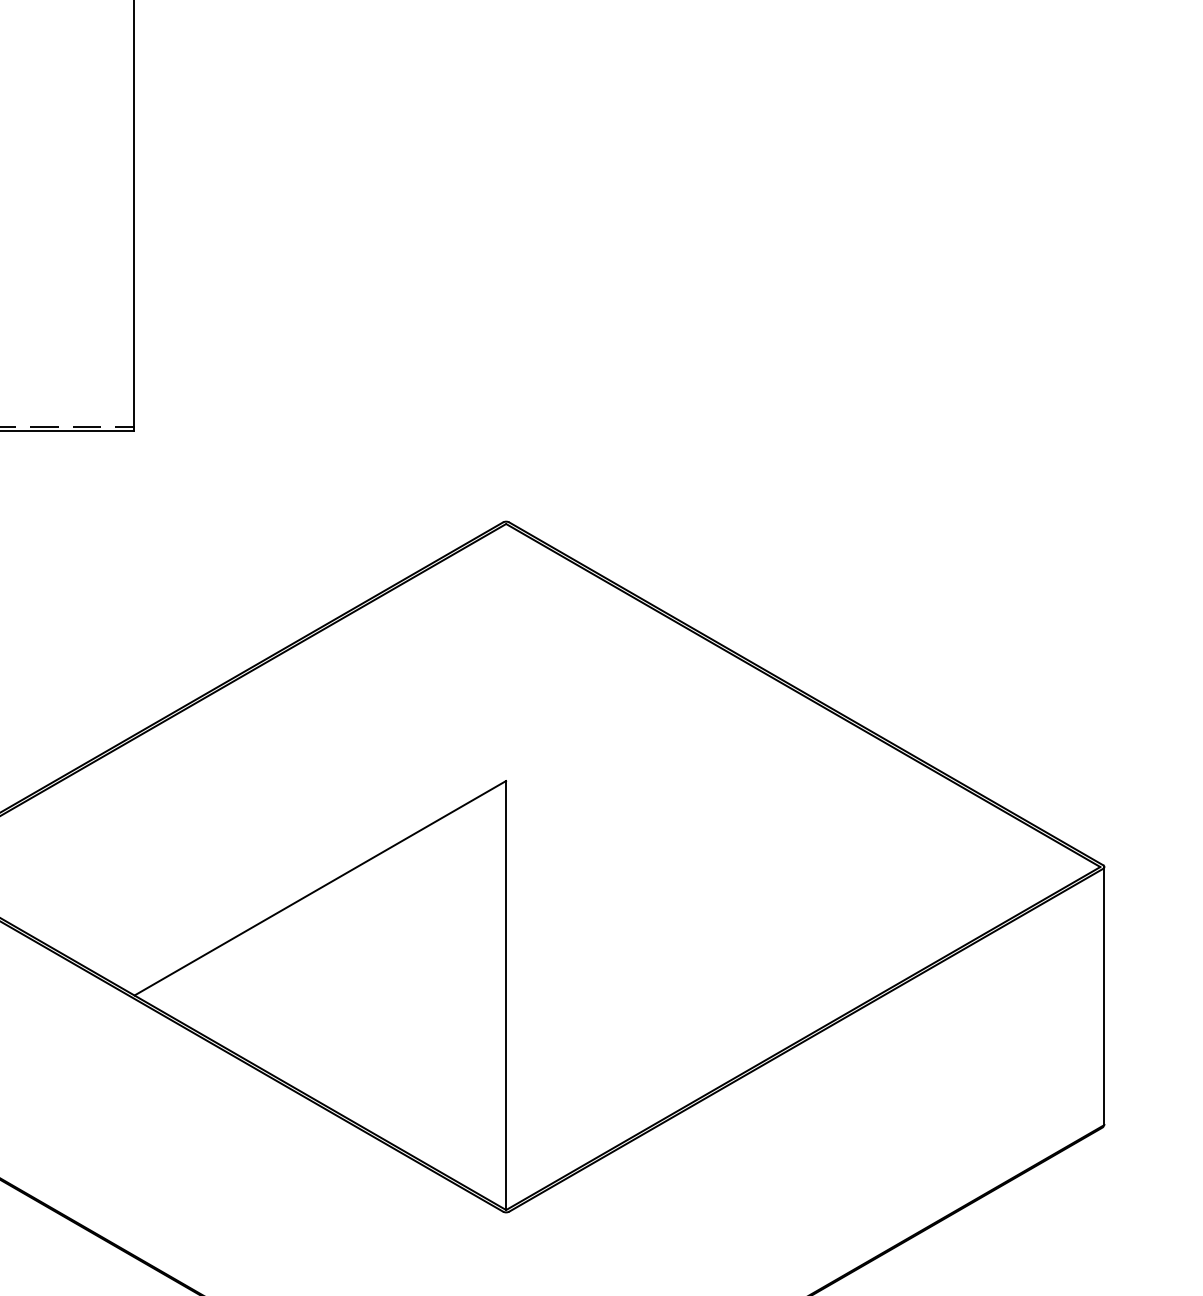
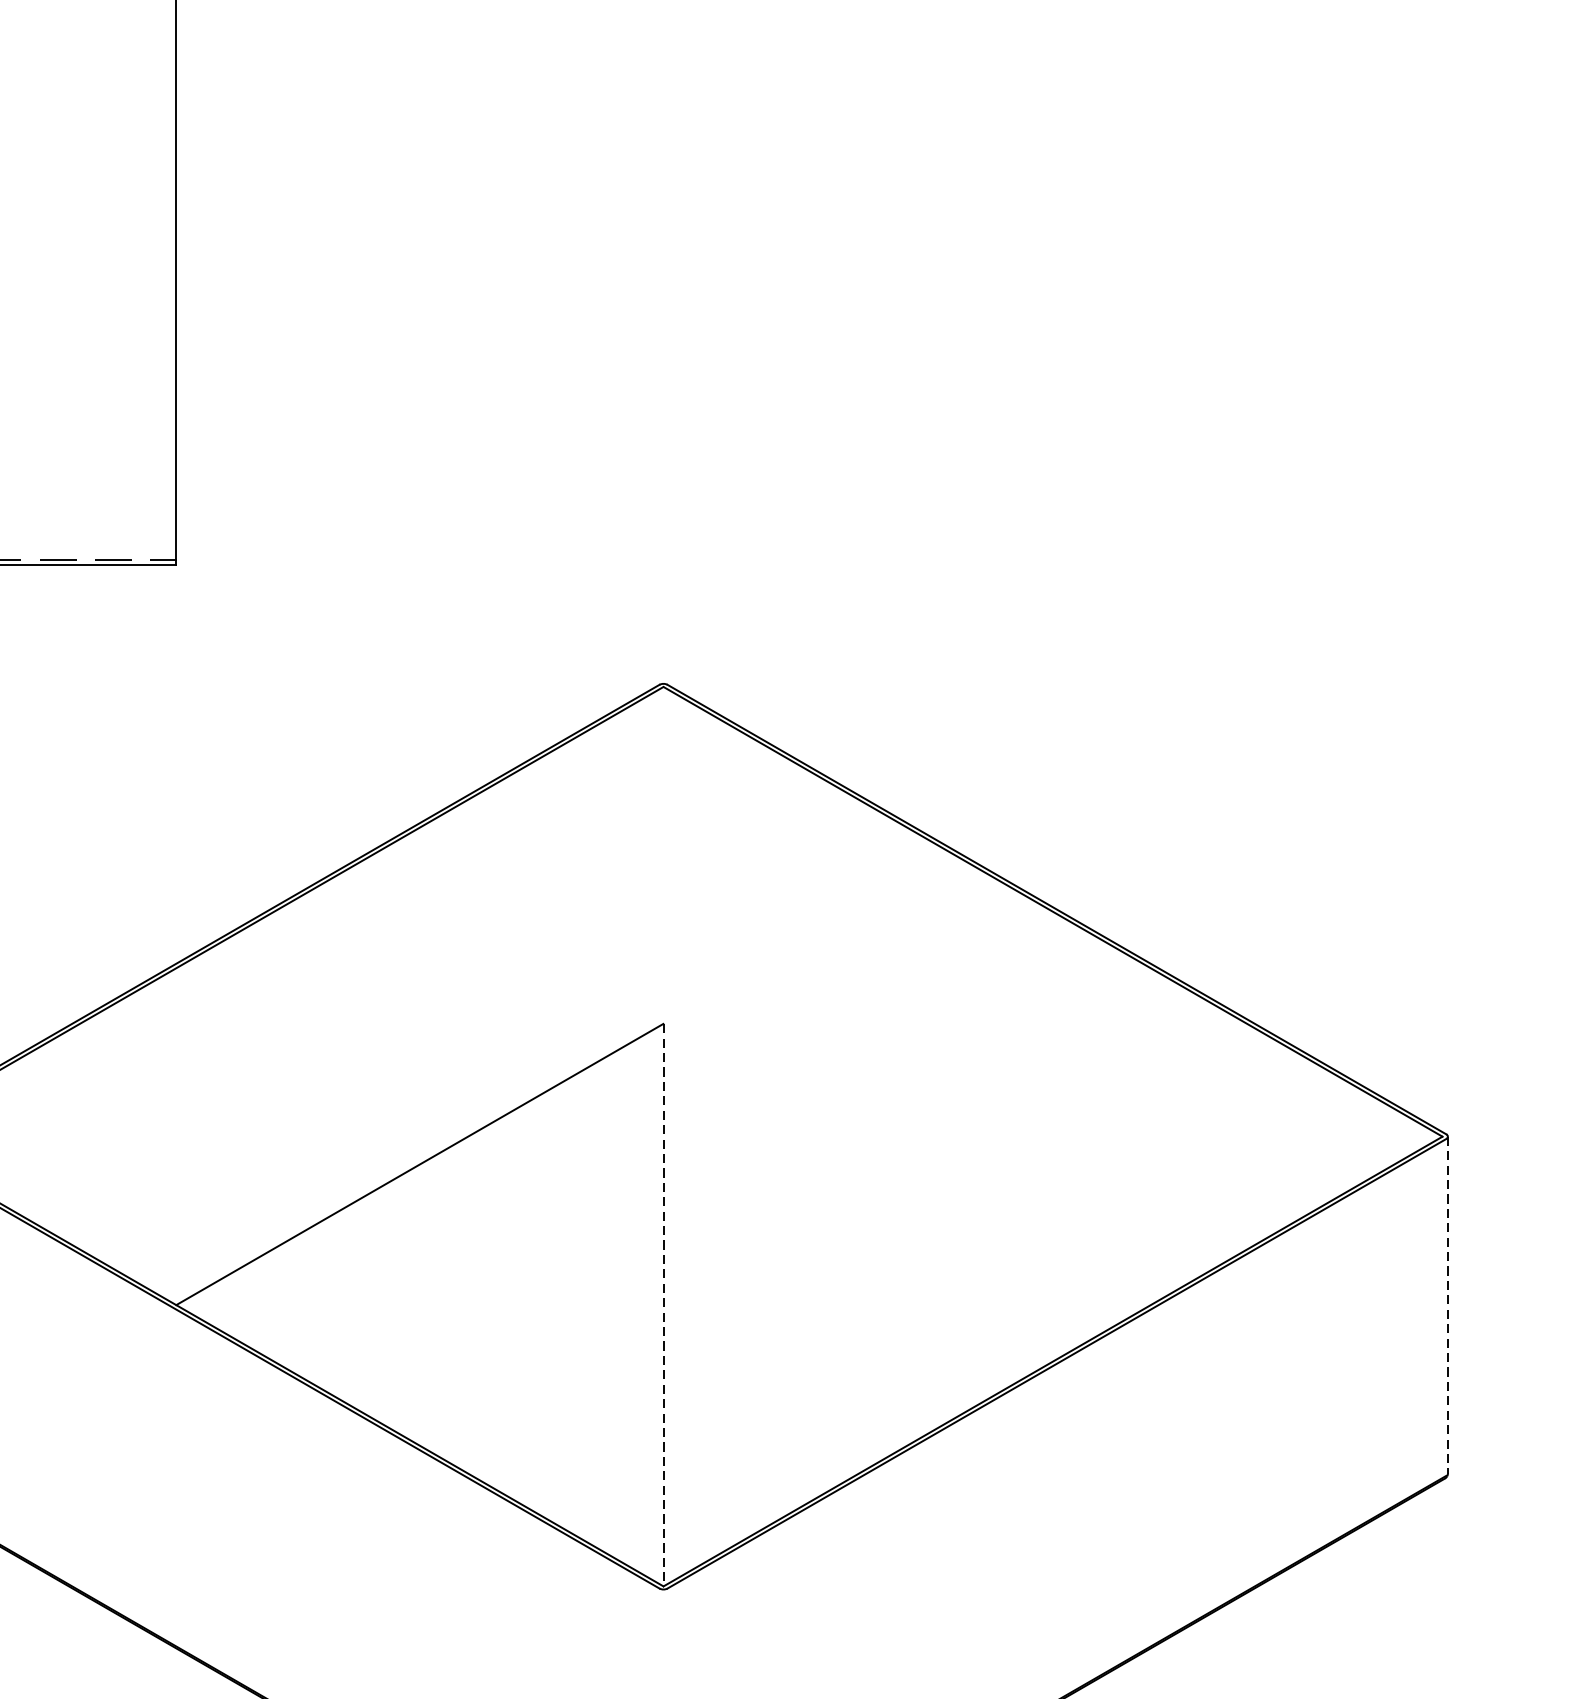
line: (1104, 995) -> (1447, 1305), solid -> dashed
line: (506, 996) -> (663, 1306), solid -> dashed

